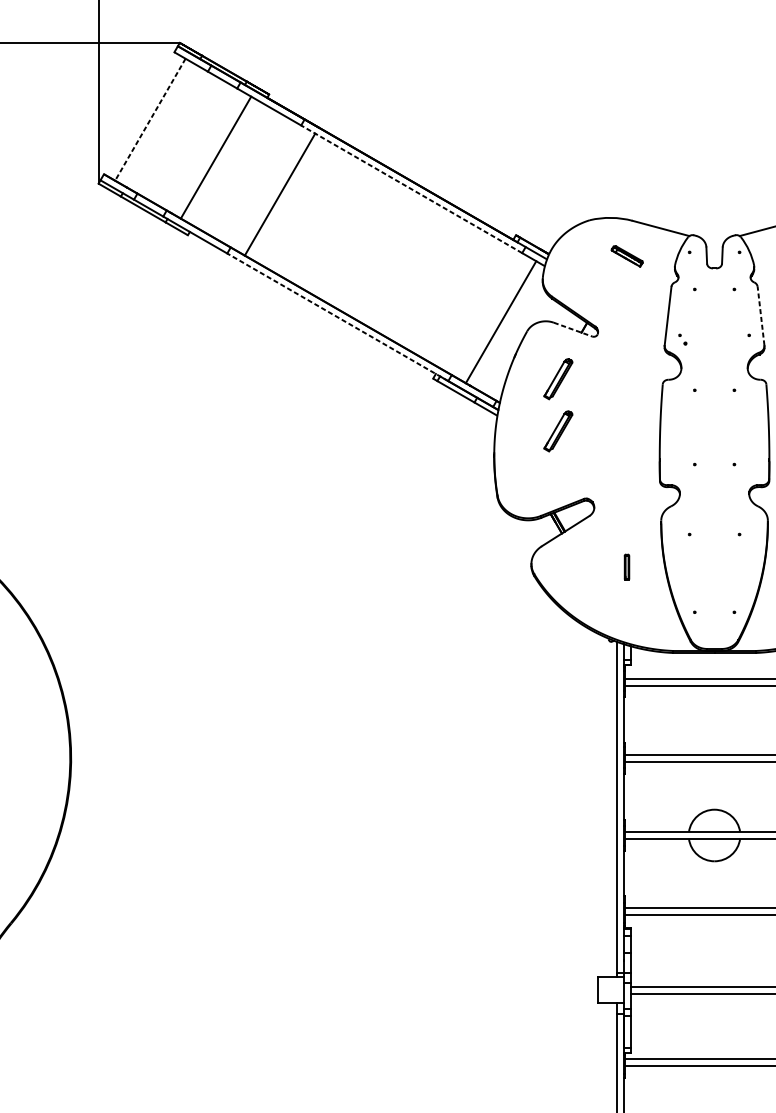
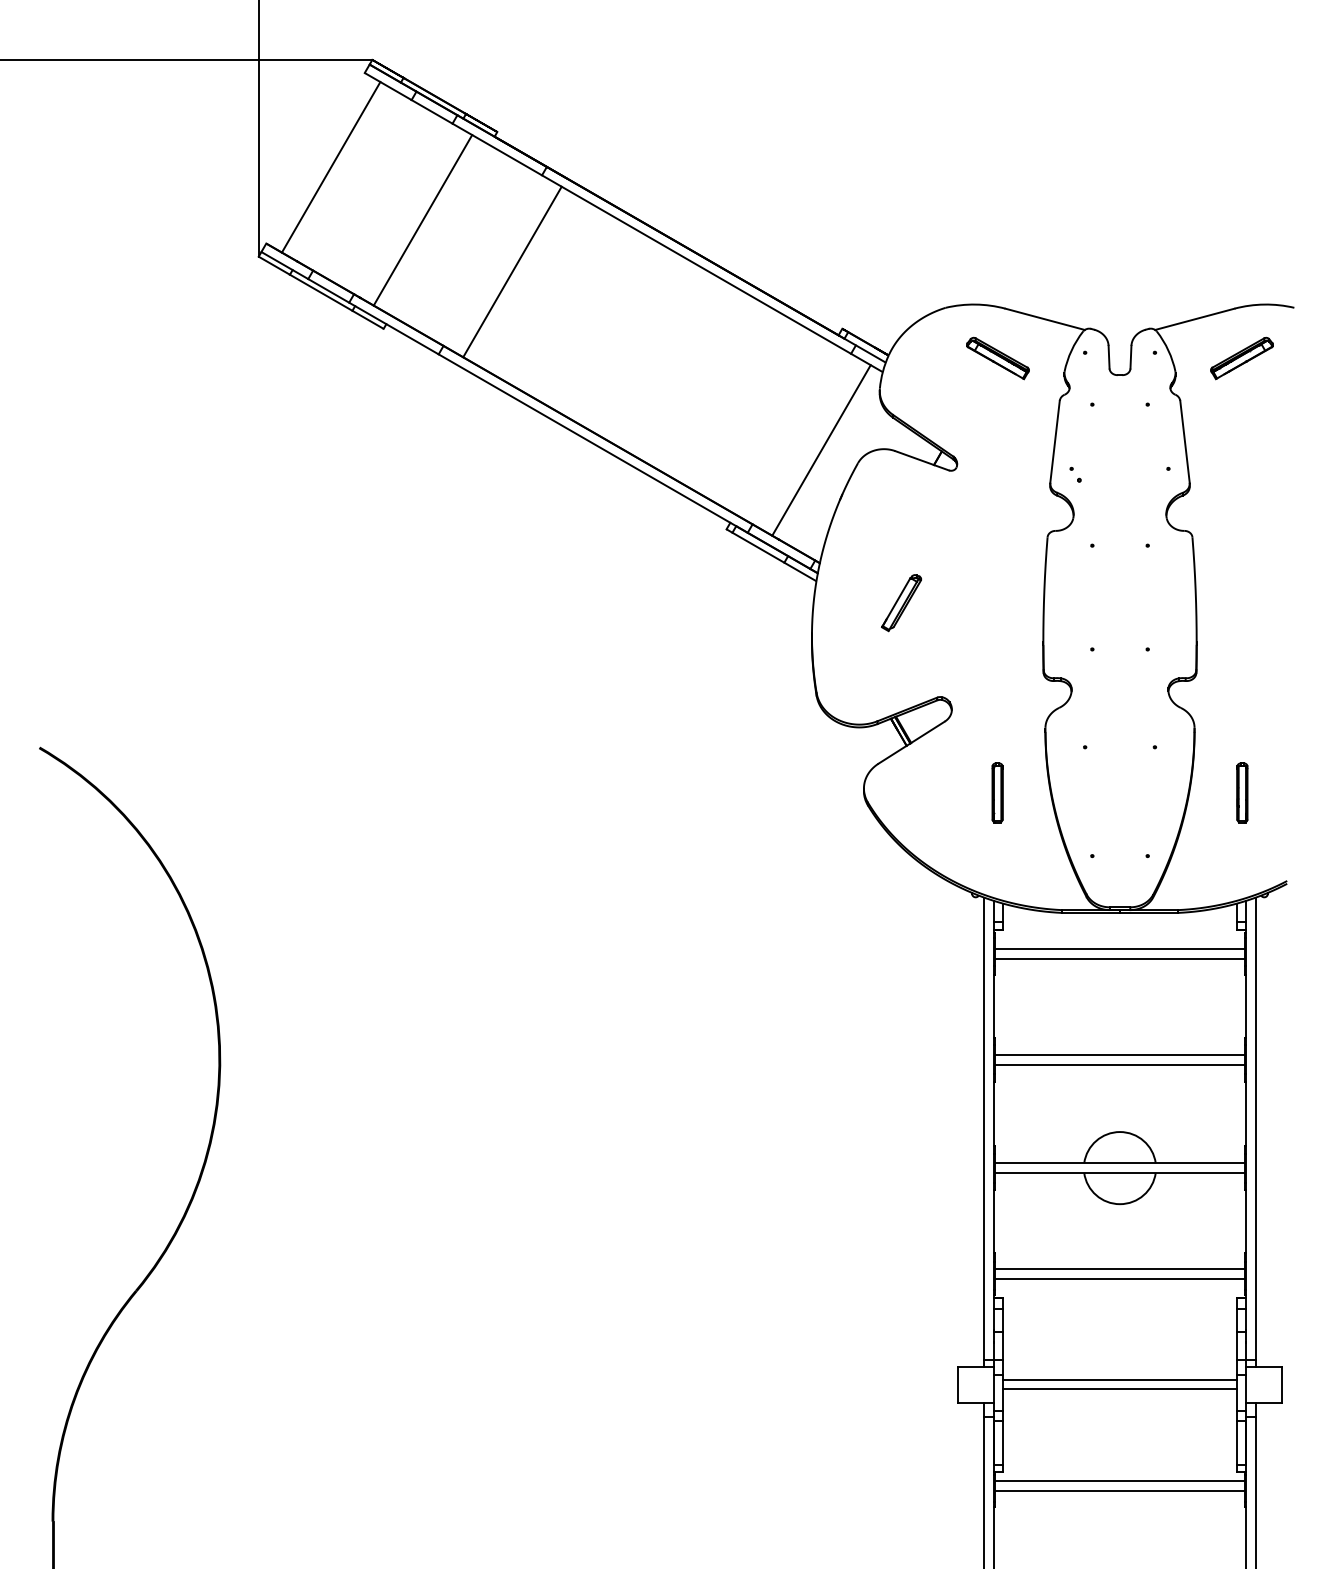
line: (149, 119) -> (330, 167), dashed -> solid
line: (411, 189) -> (696, 264), dashed -> solid
part: (626, 256) -> (997, 358), size x1.43
line: (760, 315) -> (1184, 441), dashed -> solid
line: (337, 317) -> (592, 443), dashed -> solid
line: (573, 329) -> (922, 460), dashed -> solid
part: (558, 379) -> (901, 530), removed
part: (626, 566) -> (997, 792), size x1.67

